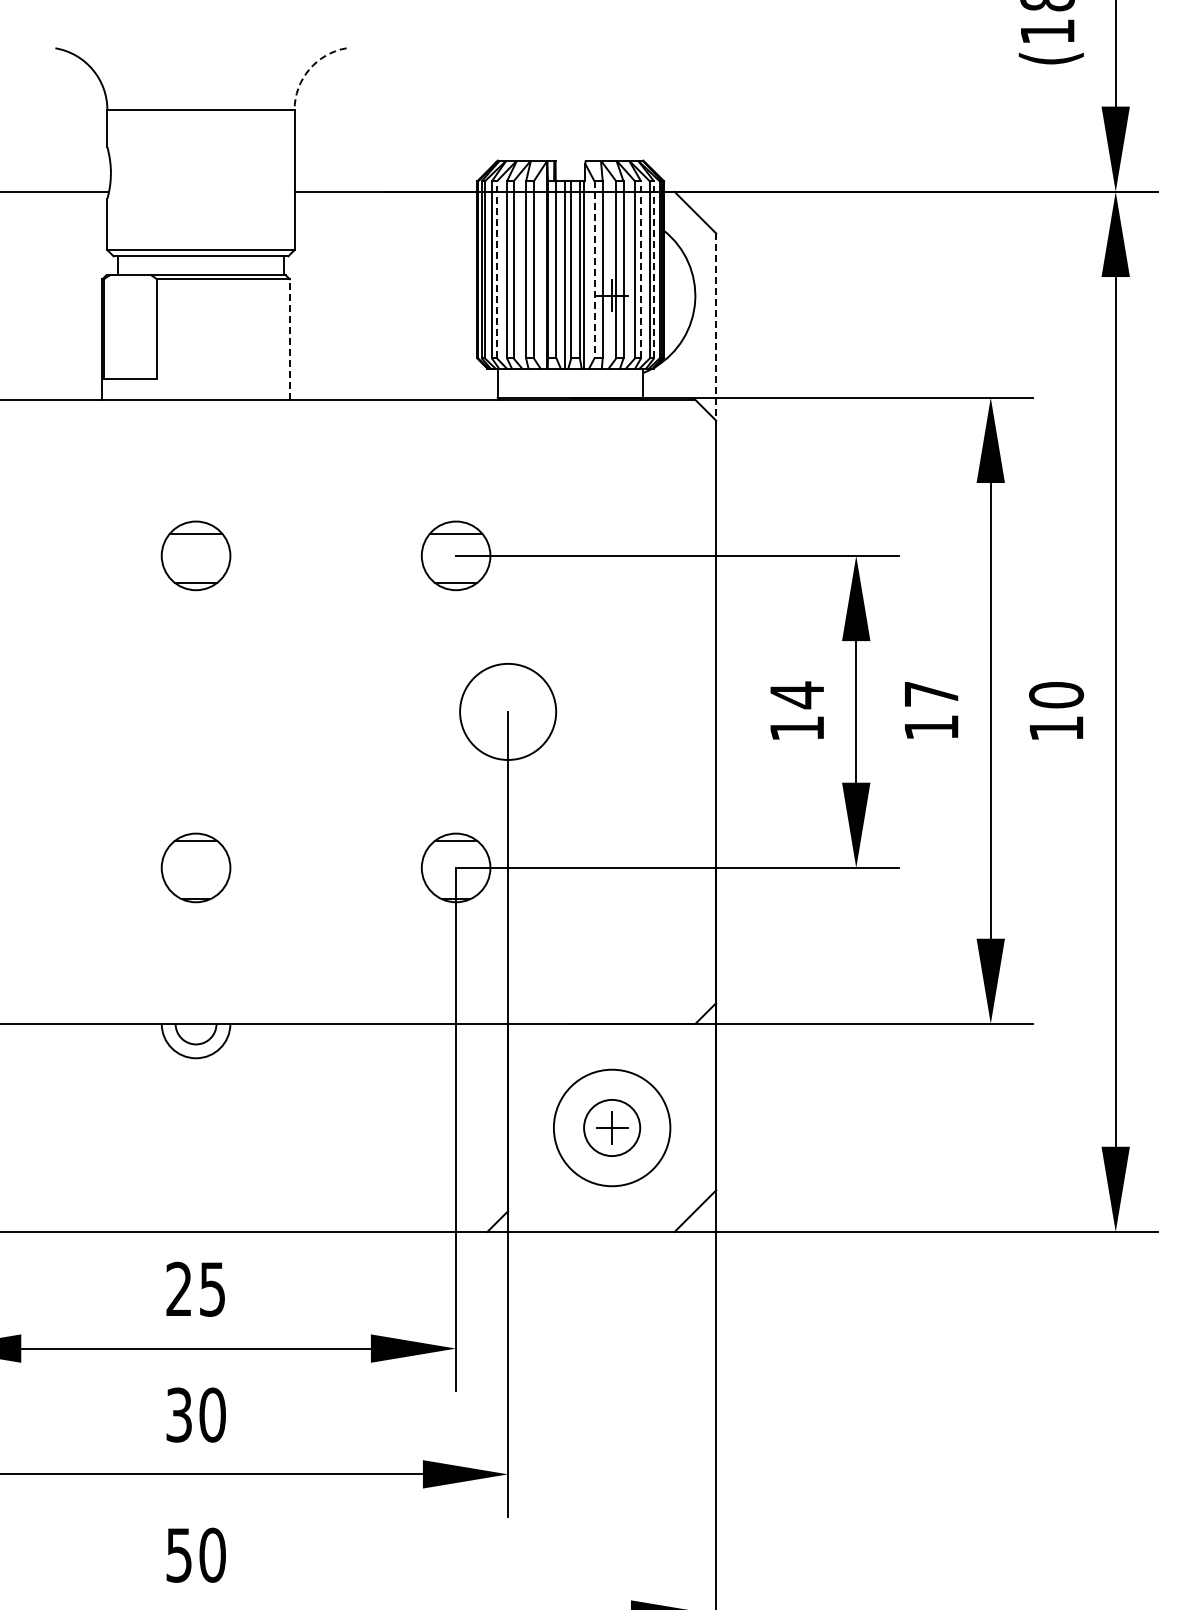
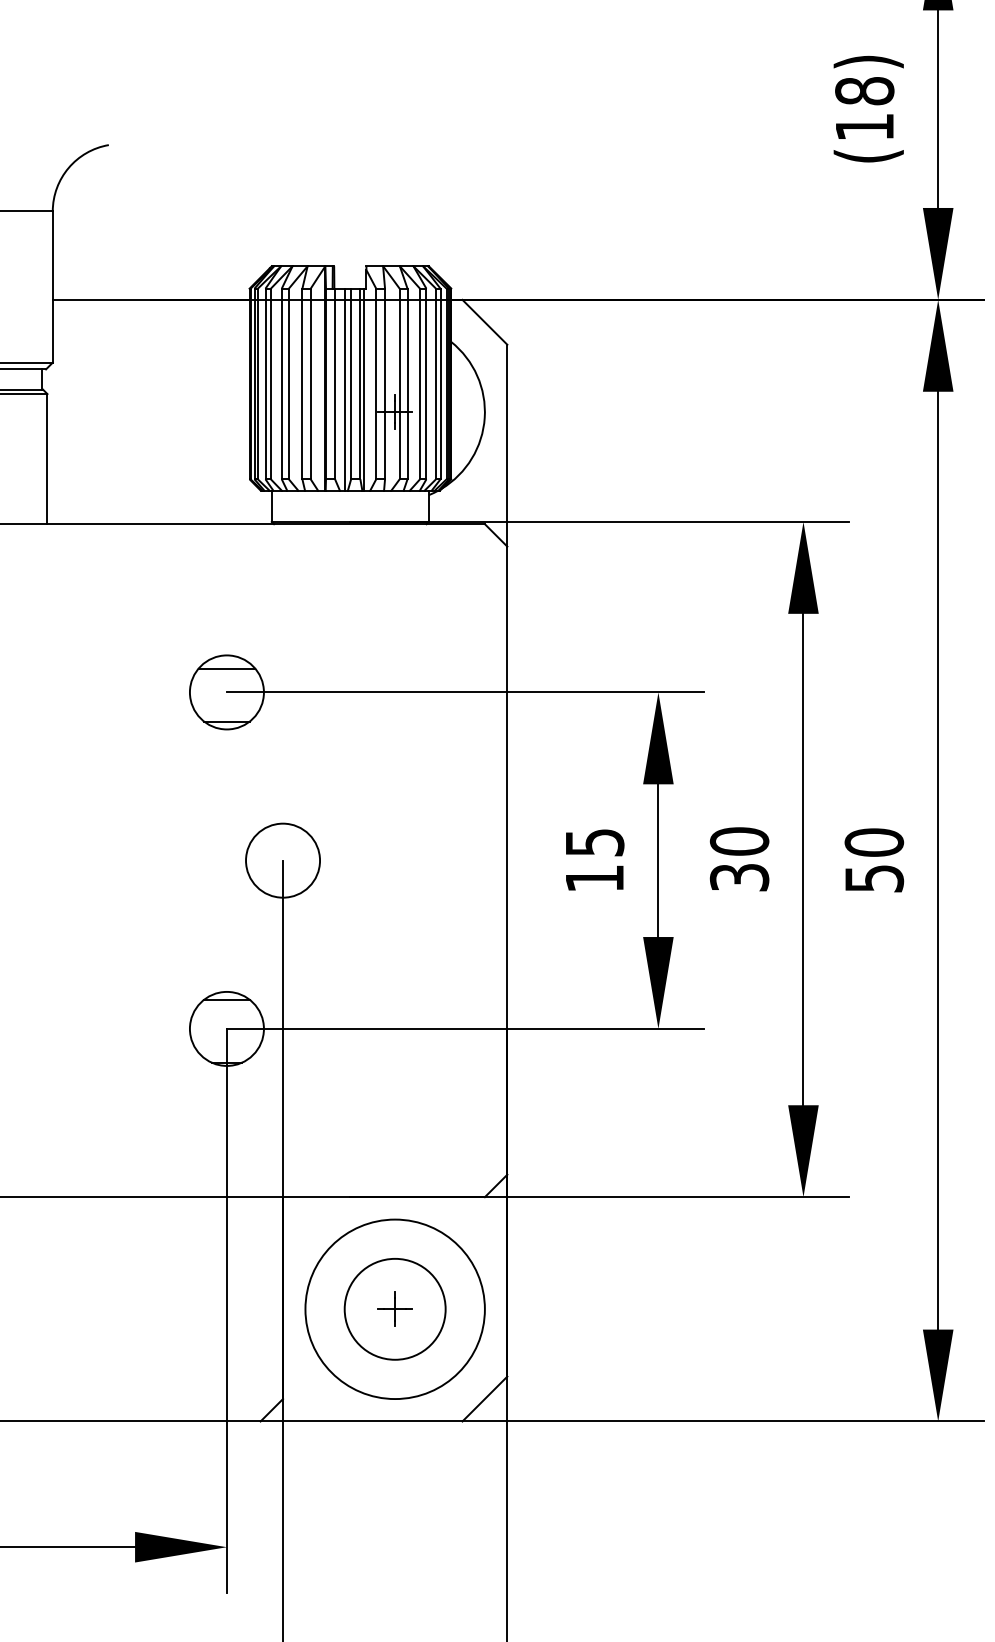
arc: (309, 69) -> (68, 167), dashed -> solid
line: (496, 269) -> (270, 383), dashed -> solid
line: (641, 269) -> (426, 383), dashed -> solid
line: (654, 269) -> (440, 383), dashed -> solid
line: (594, 270) -> (376, 384), dashed -> solid
line: (716, 327) -> (507, 446), dashed -> solid
line: (289, 339) -> (47, 459), dashed -> solid
text: (797, 695) -> (595, 842), 14 -> 15
text: (931, 710) -> (739, 859), 17 -> 30
circle: (507, 711) -> (282, 860), size x0.71
text: (1056, 728) -> (874, 878), 10 -> 50
circle: (611, 1127) -> (394, 1308), size x1.43
circle: (611, 1127) -> (394, 1308), size x1.67

